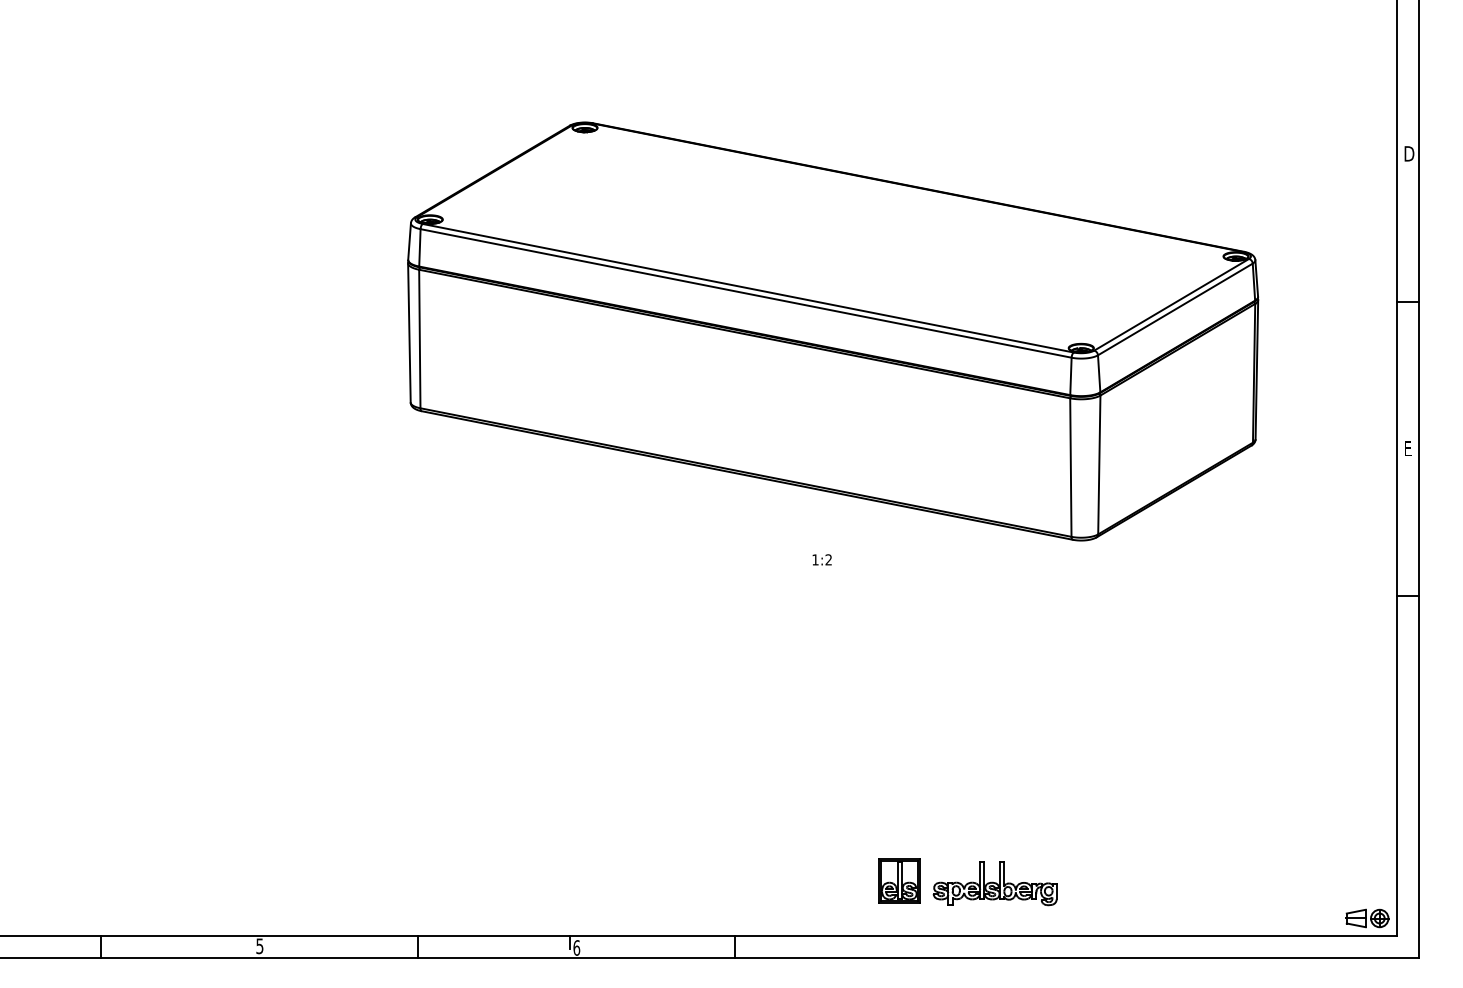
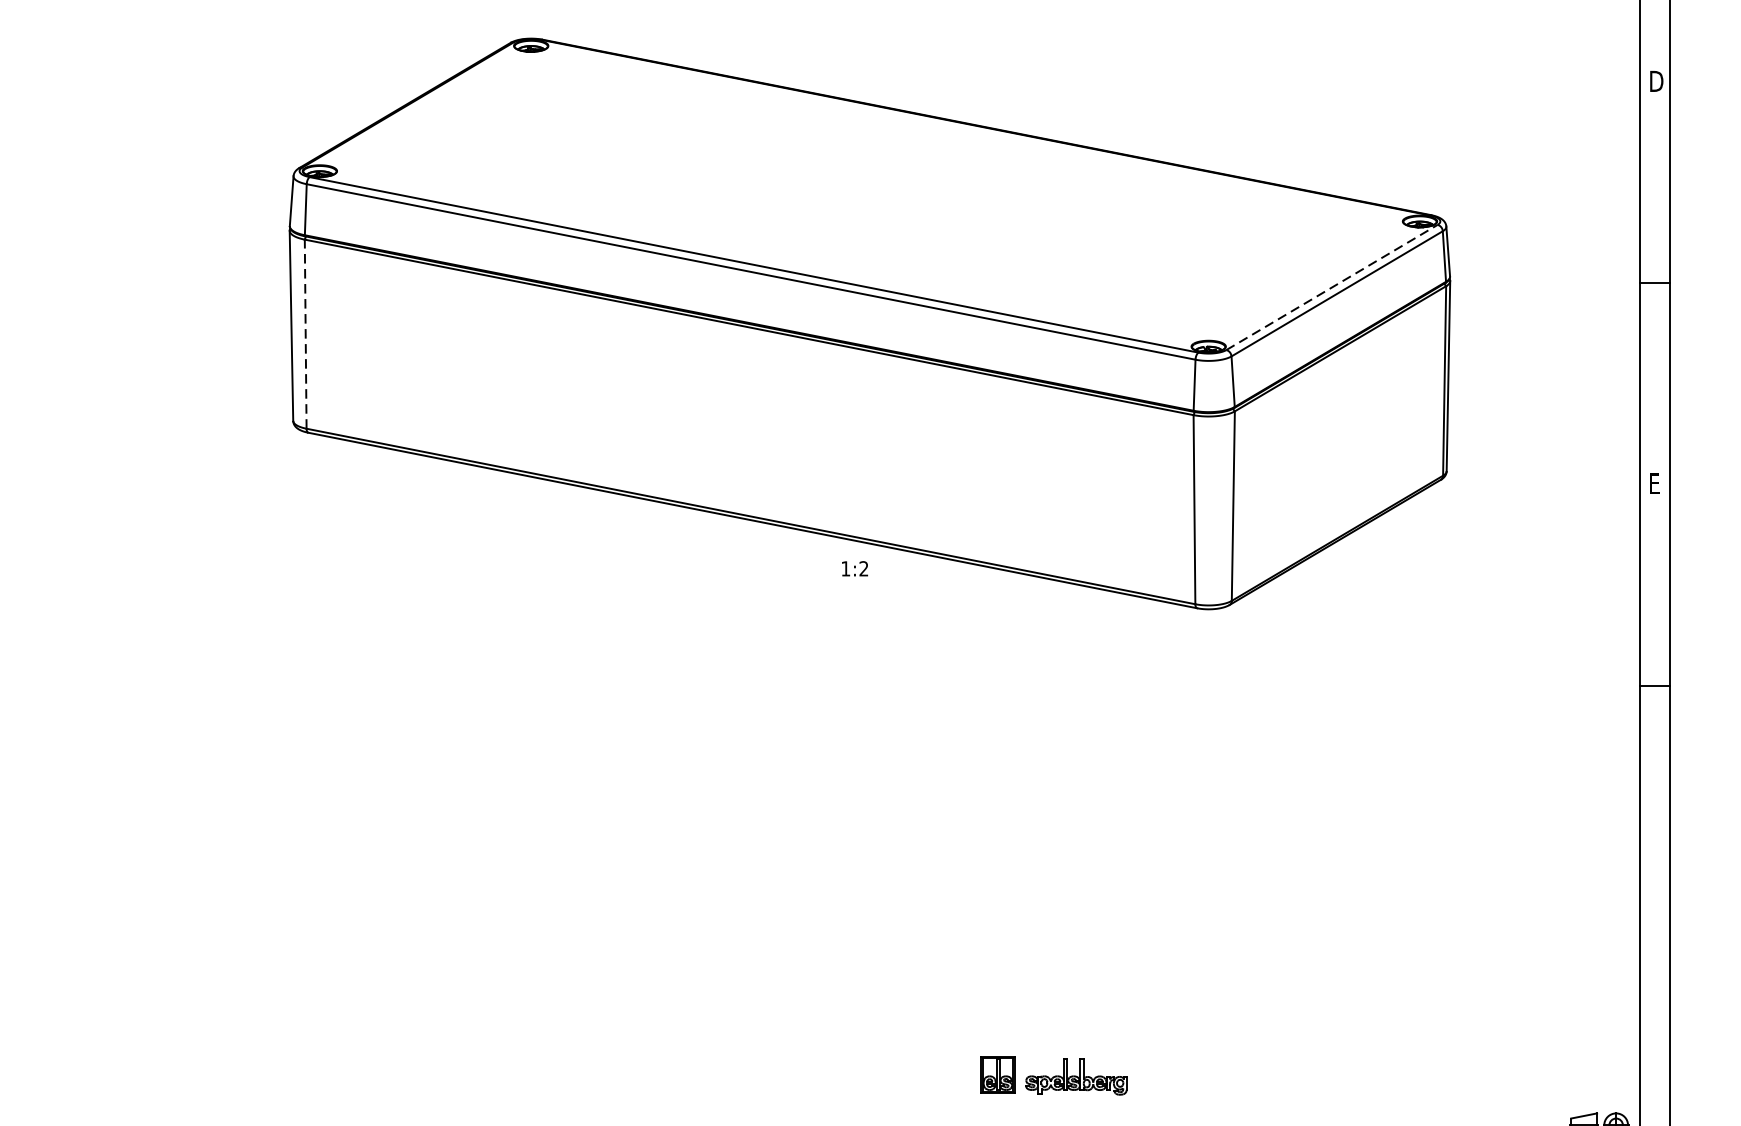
line: (1171, 304) -> (1331, 287), solid -> dashed
line: (419, 338) -> (305, 333), solid -> dashed
text: (821, 559) -> (854, 568), moved
part: (967, 882) -> (1053, 1076), size x0.6

